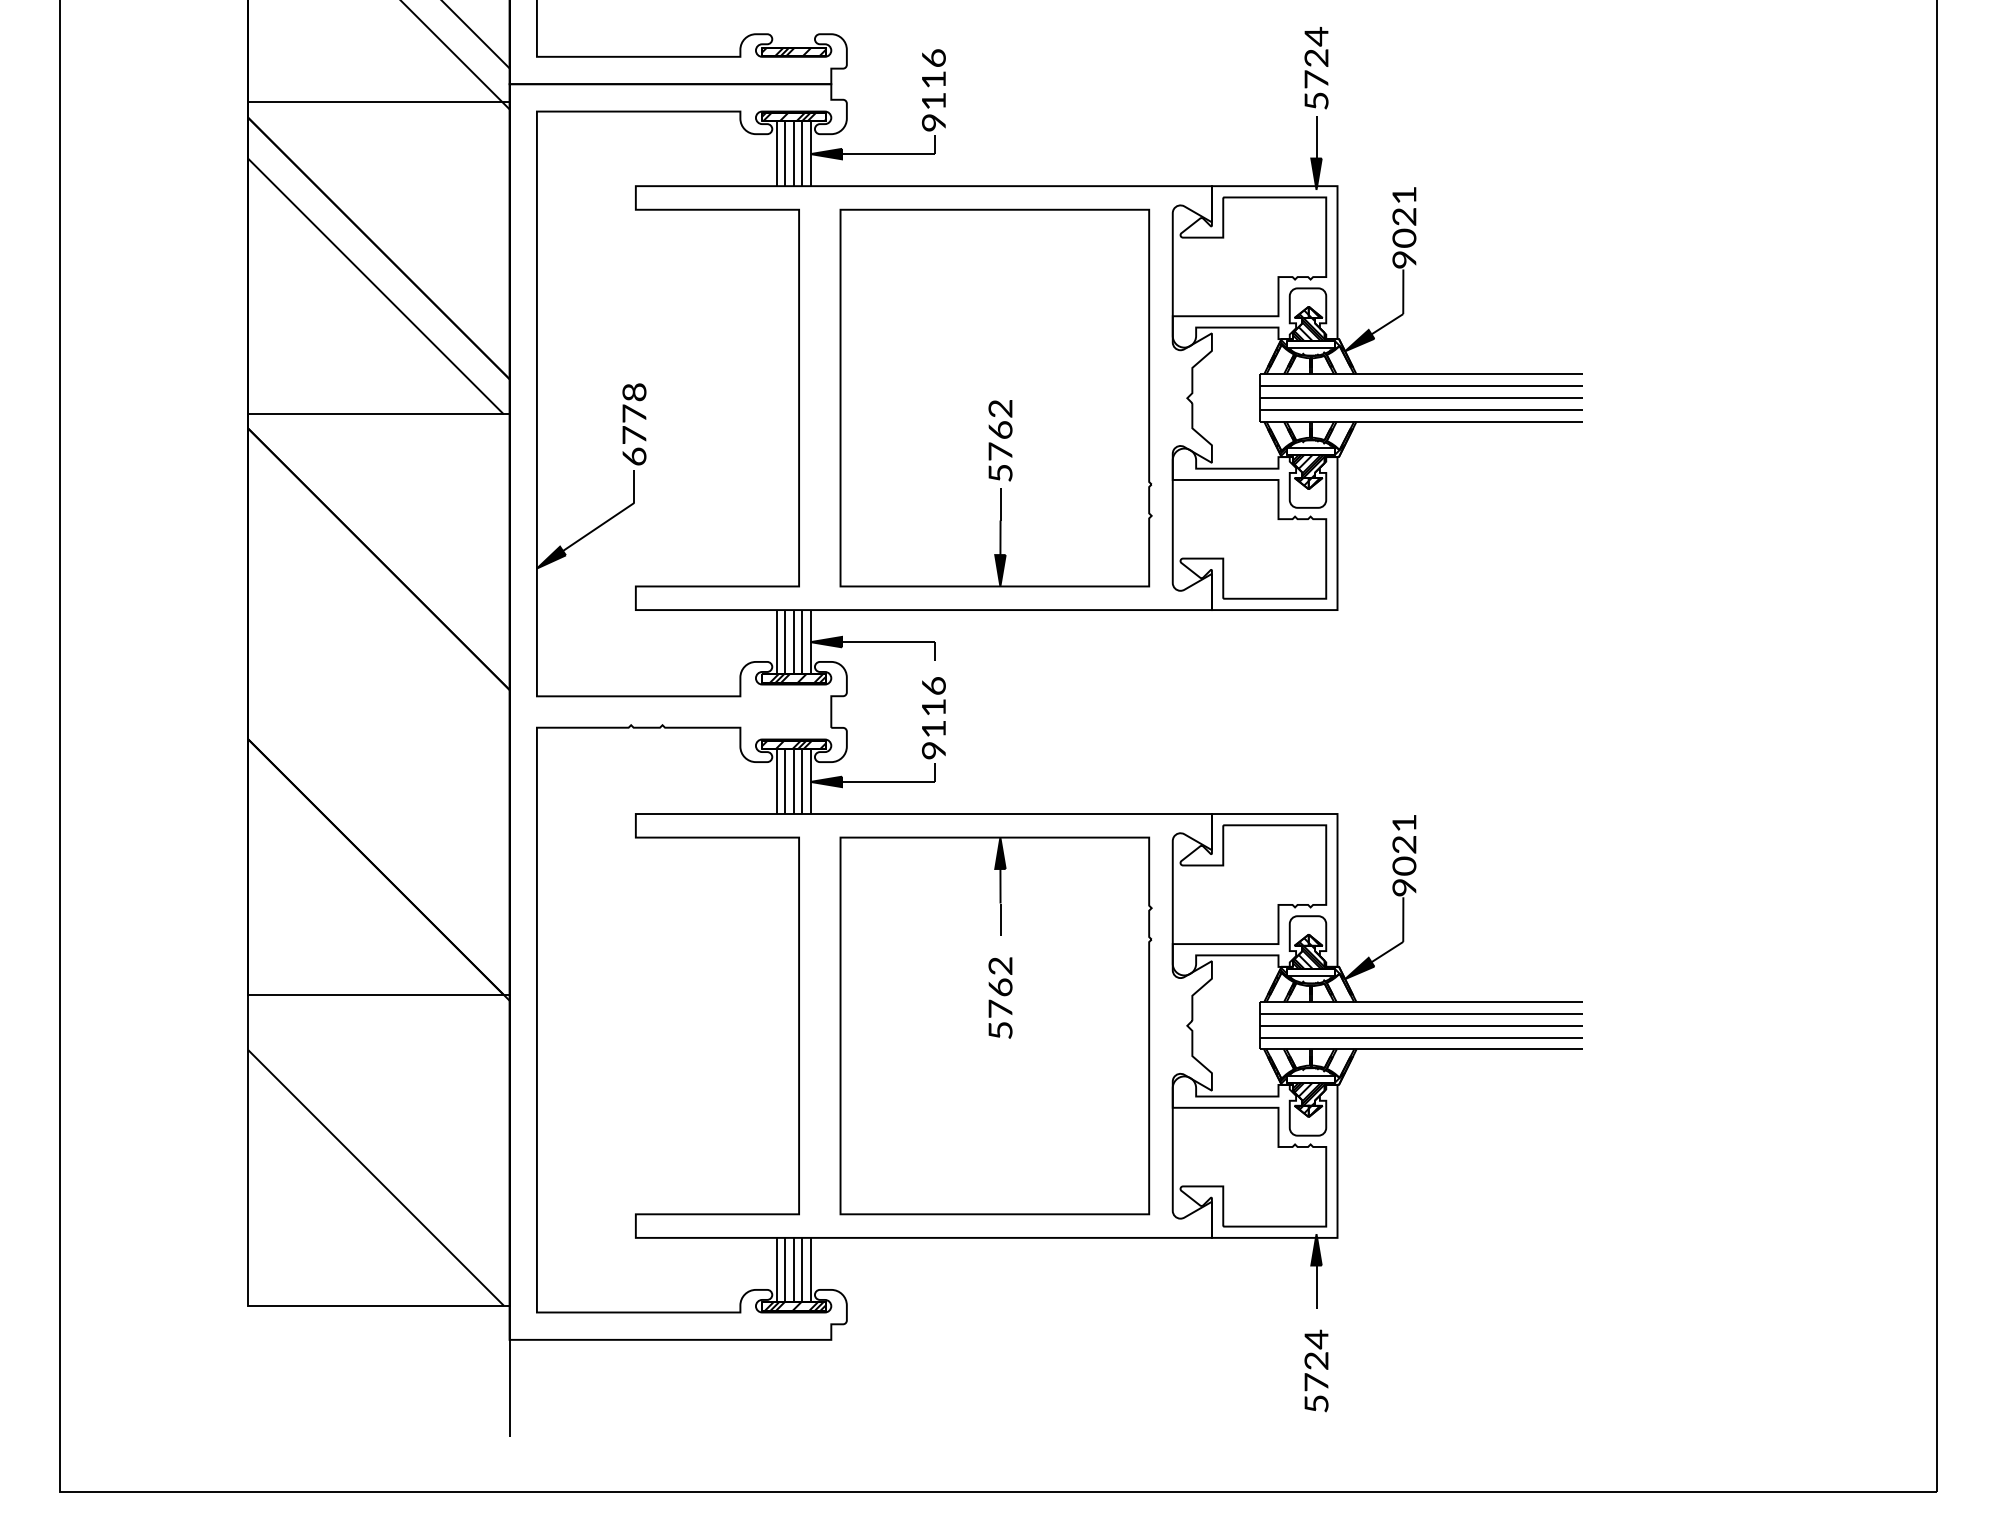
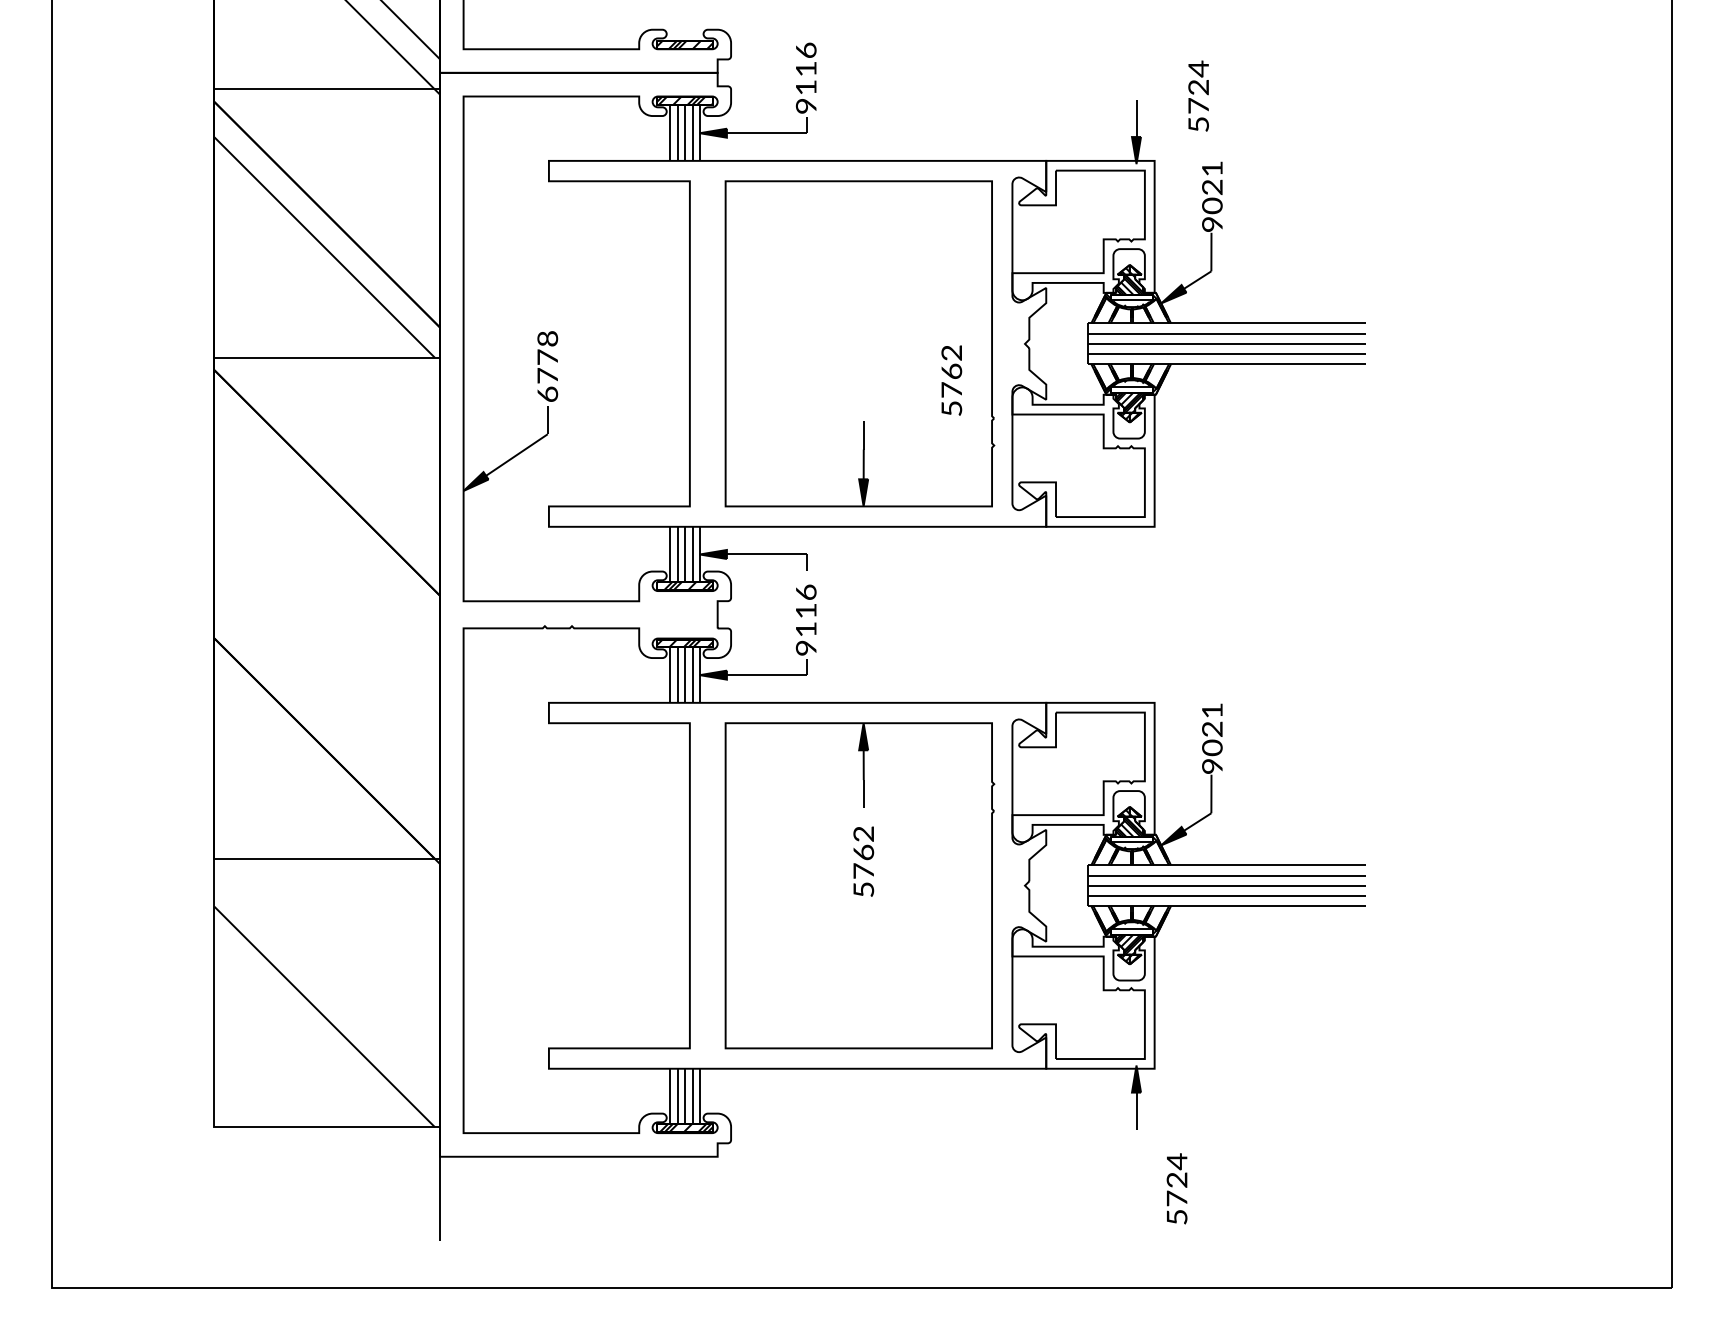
text: (1316, 68) -> (1198, 96), moved
text: (1000, 440) -> (951, 380), moved
text: (1316, 1370) -> (1177, 1188), moved

